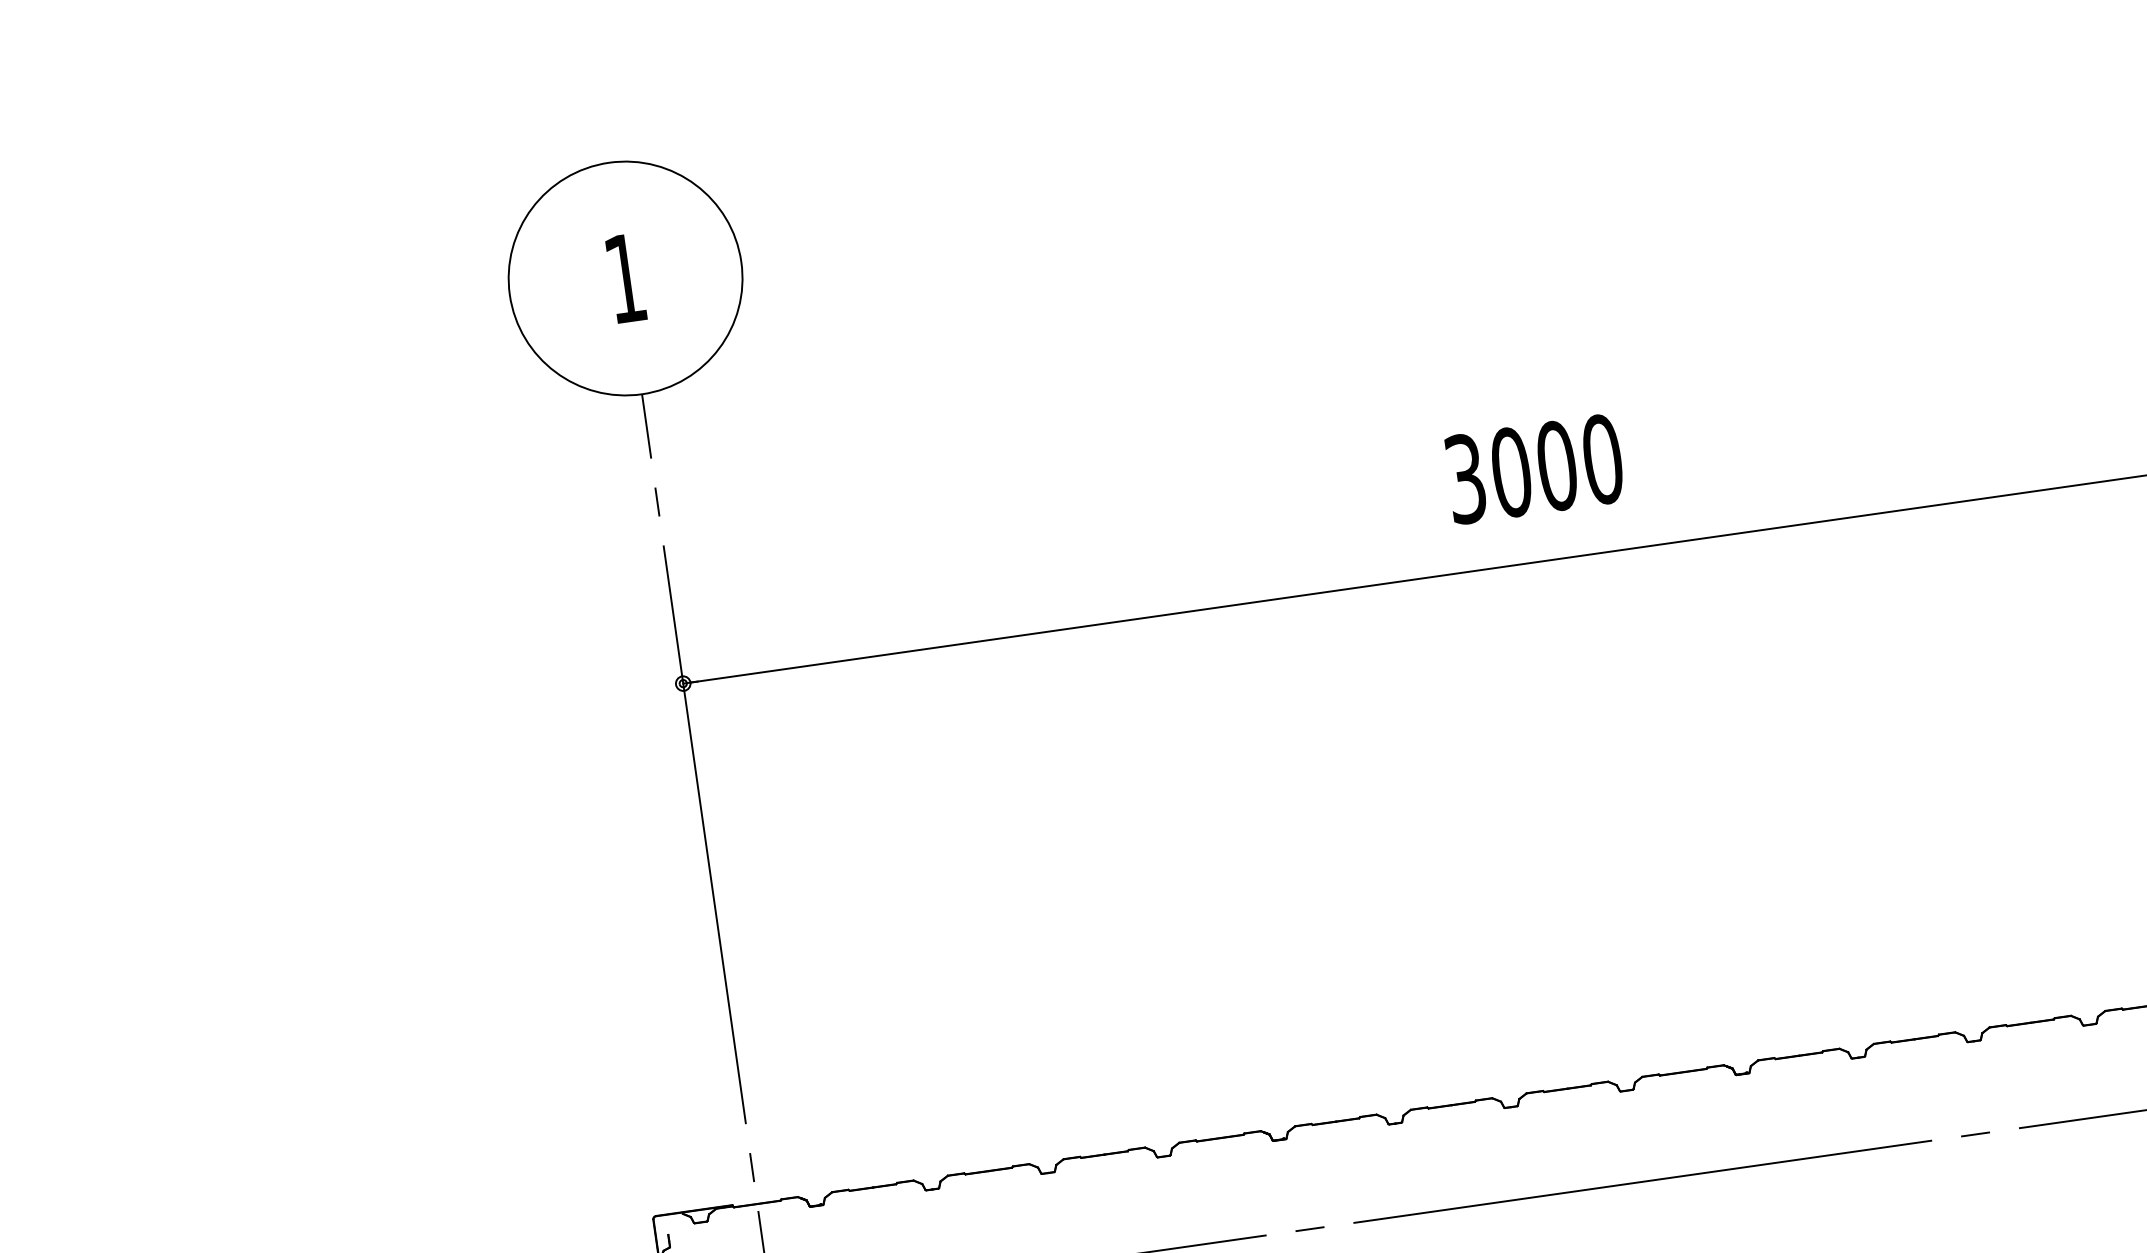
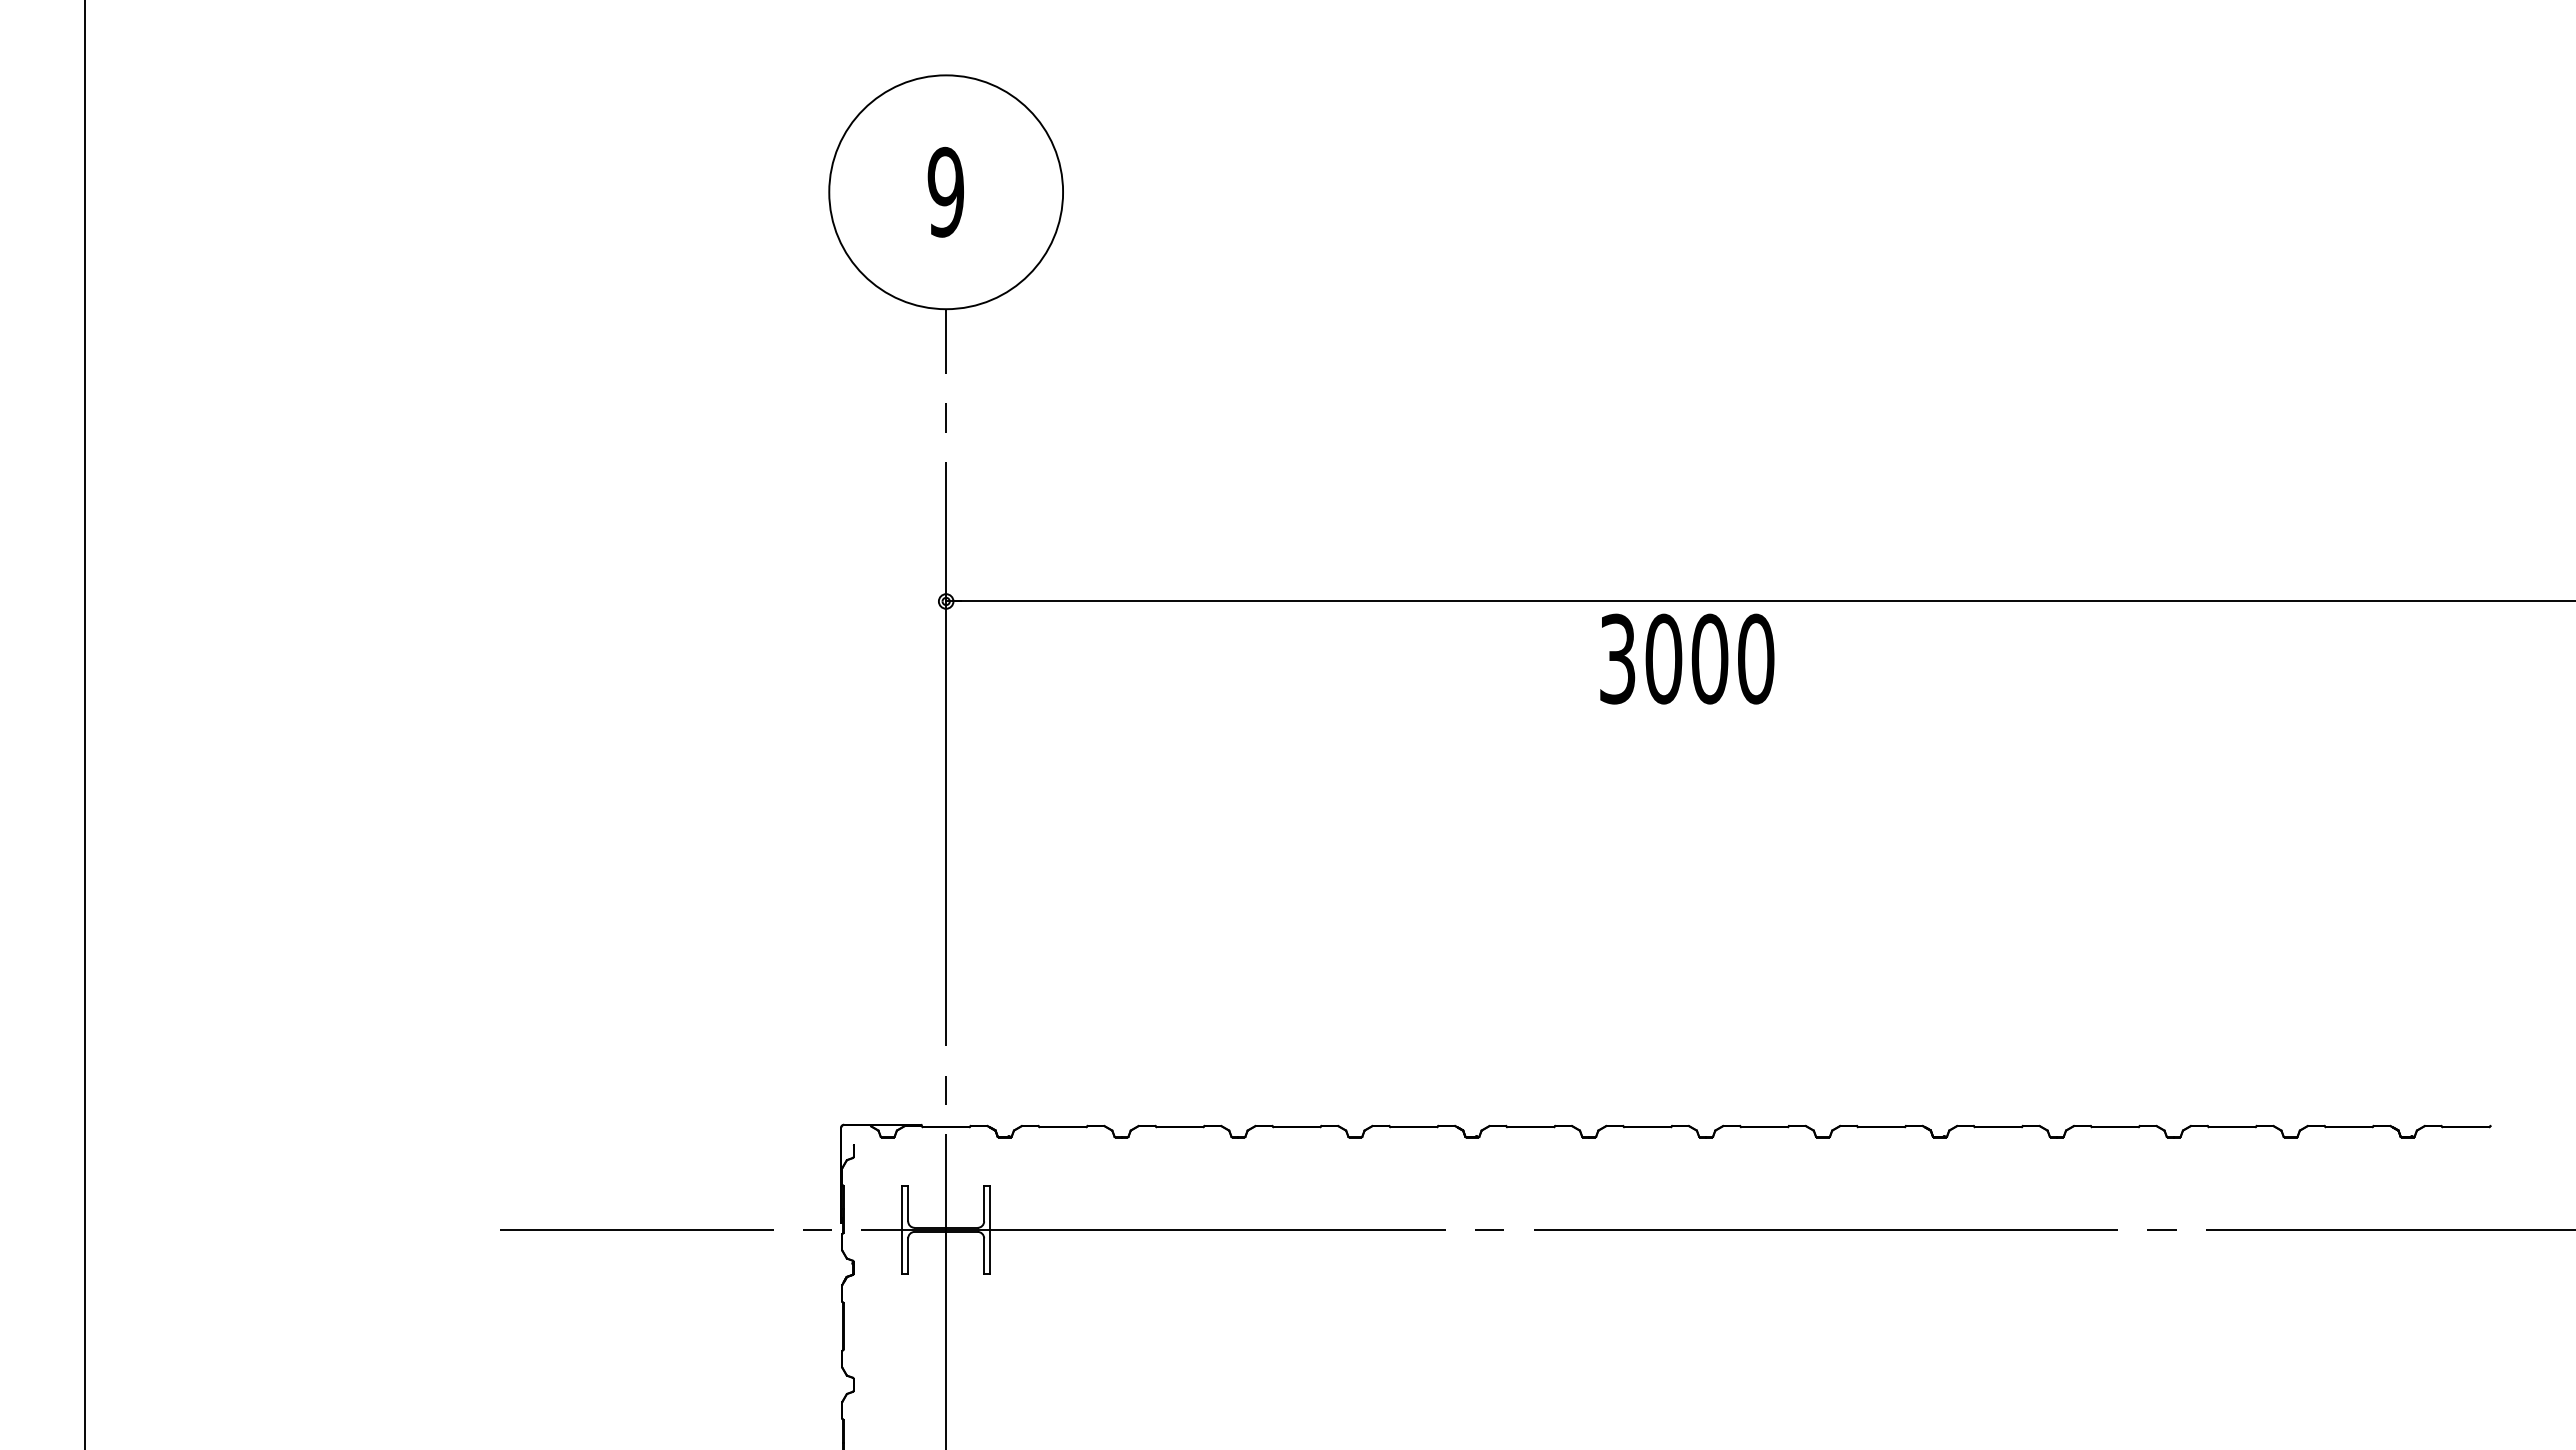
text: (624, 277) -> (945, 191), 1 -> 9
text: (1534, 468) -> (1687, 658), moved

